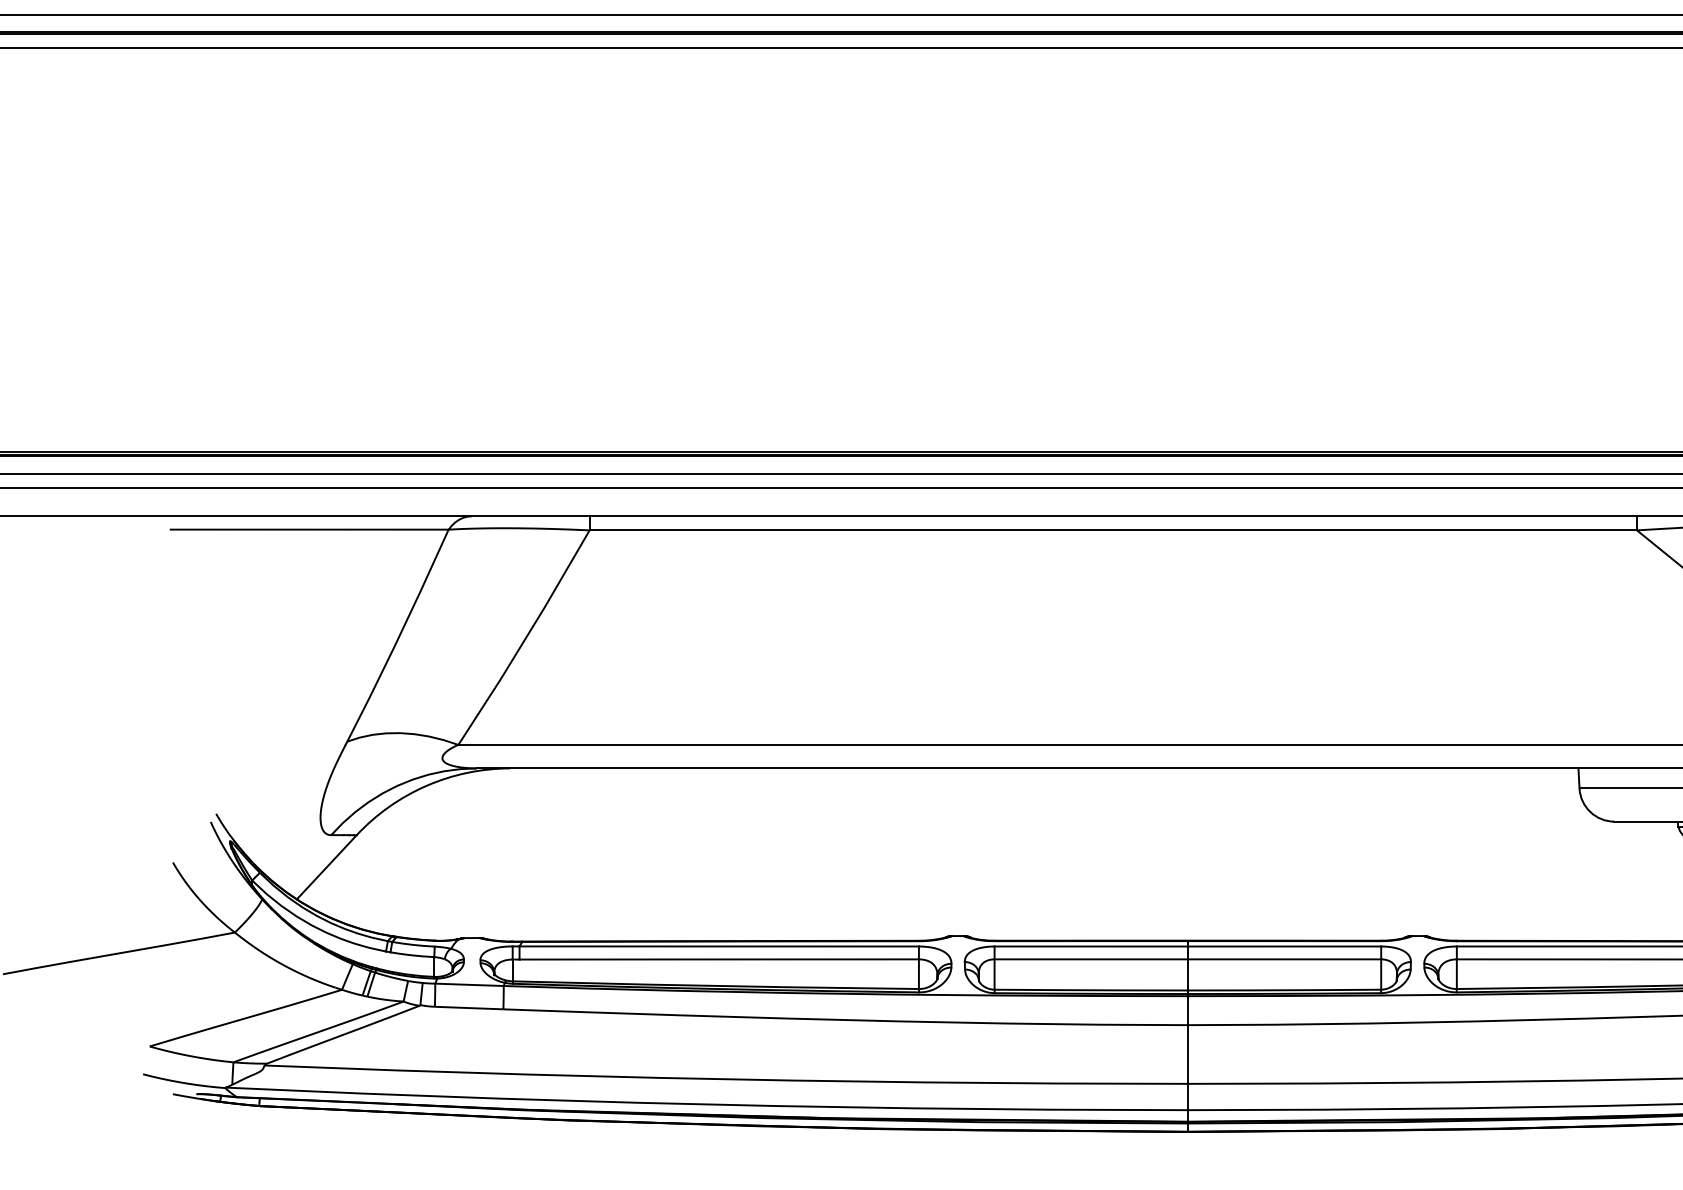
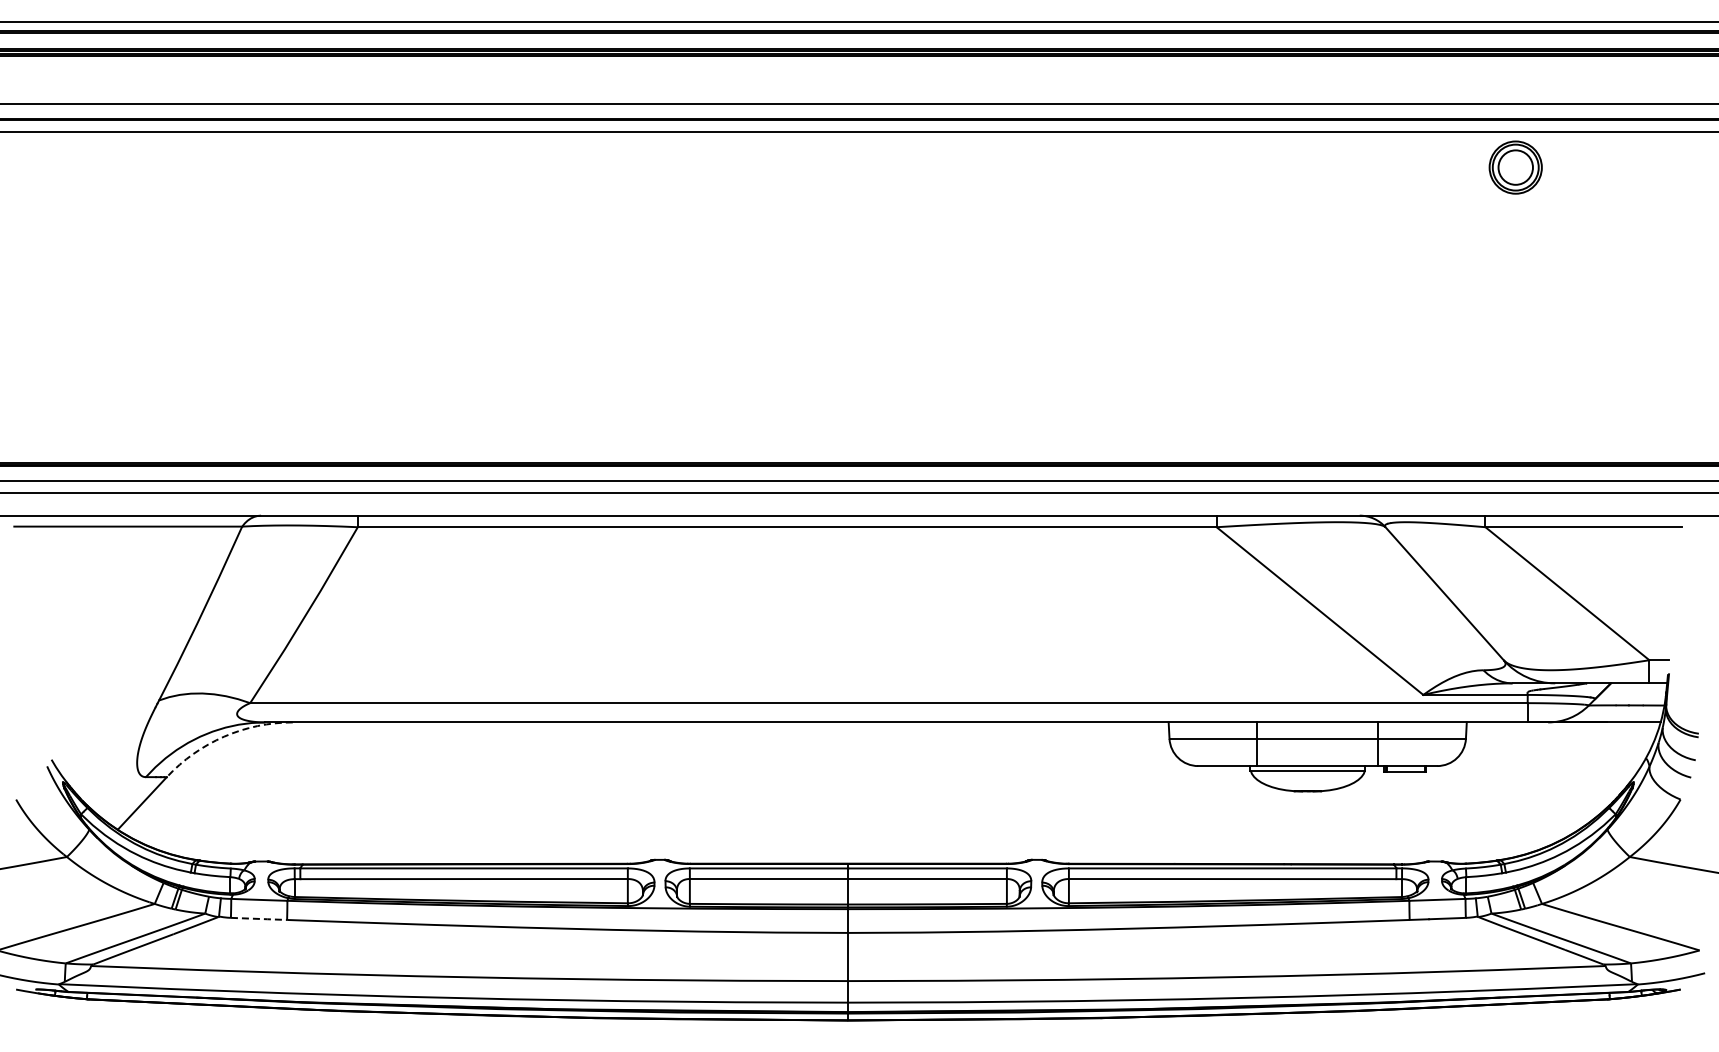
arc: (427, 785) -> (224, 736), solid -> dashed
line: (469, 1007) -> (259, 918), solid -> dashed

